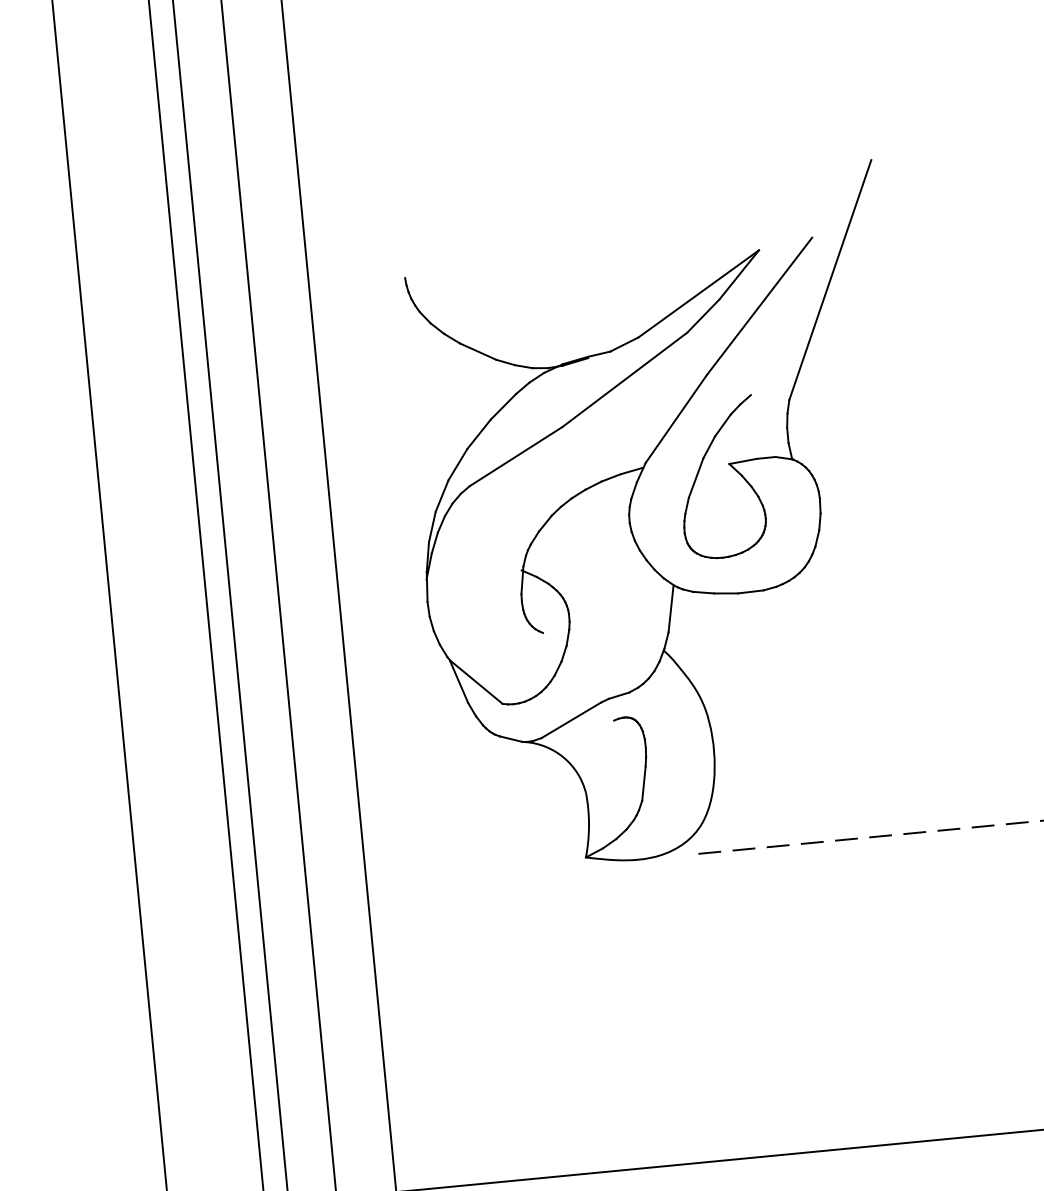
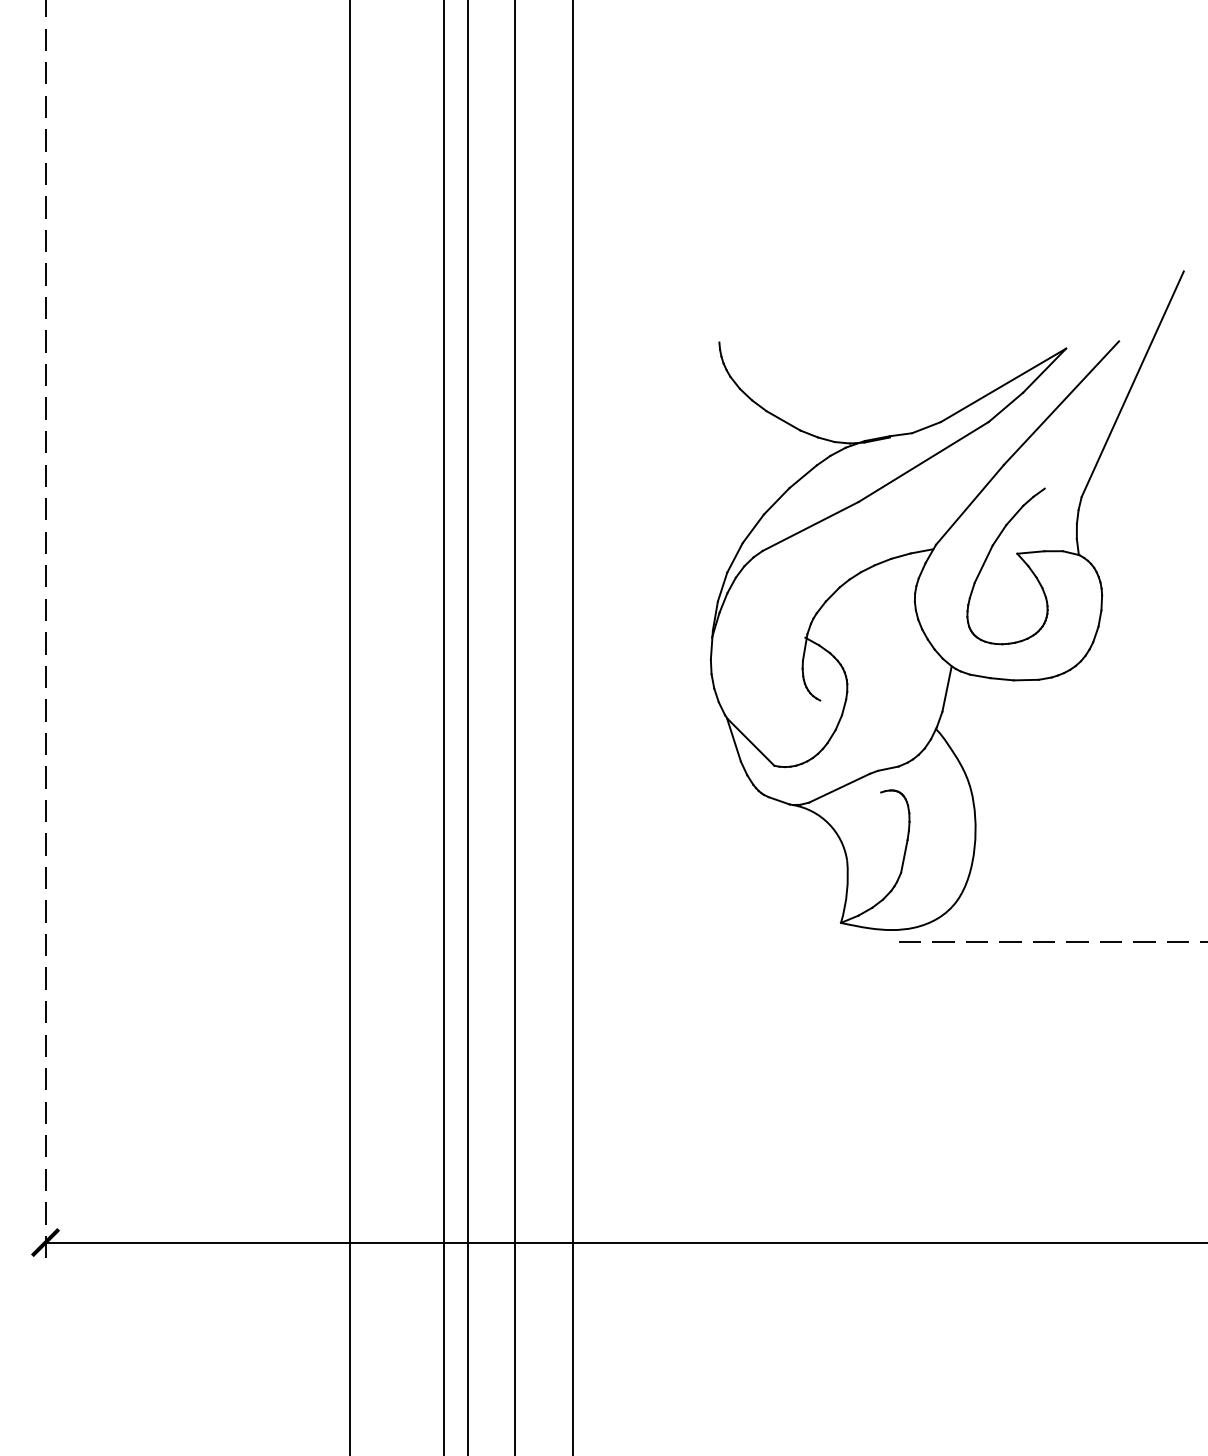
part: (683, 519) -> (967, 603), moved

